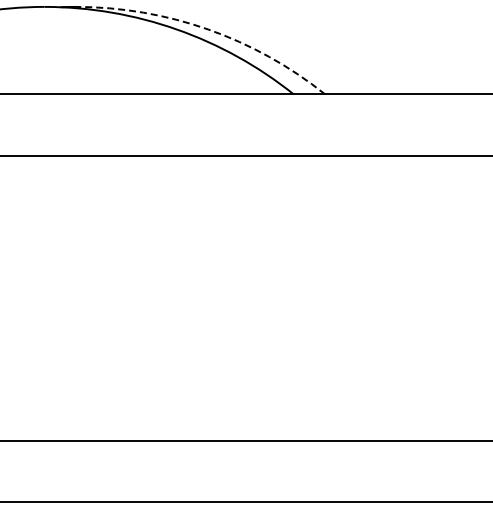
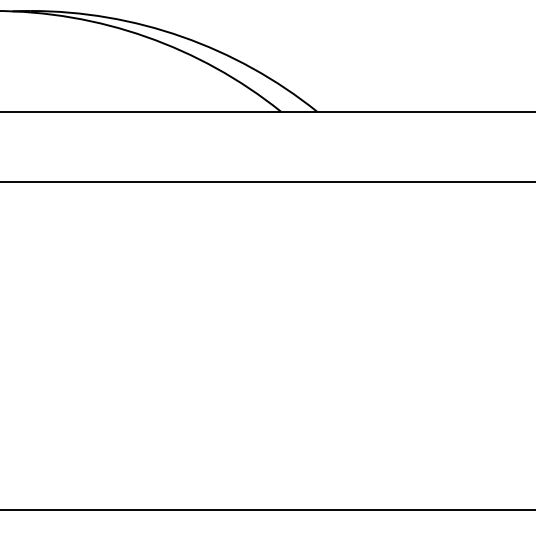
arc: (208, 29) -> (182, 36), dashed -> solid

